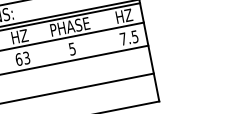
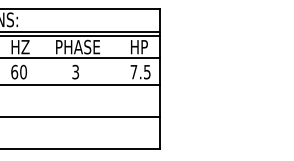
text: (128, 15) -> (144, 47), HZ -> HP
text: (72, 48) -> (75, 71), 5 -> 3
text: (26, 57) -> (23, 71), 63 -> 60

